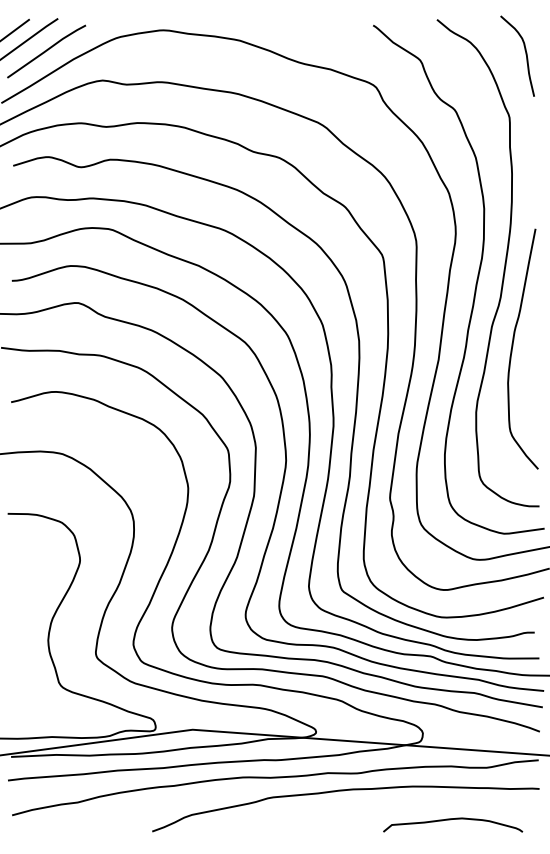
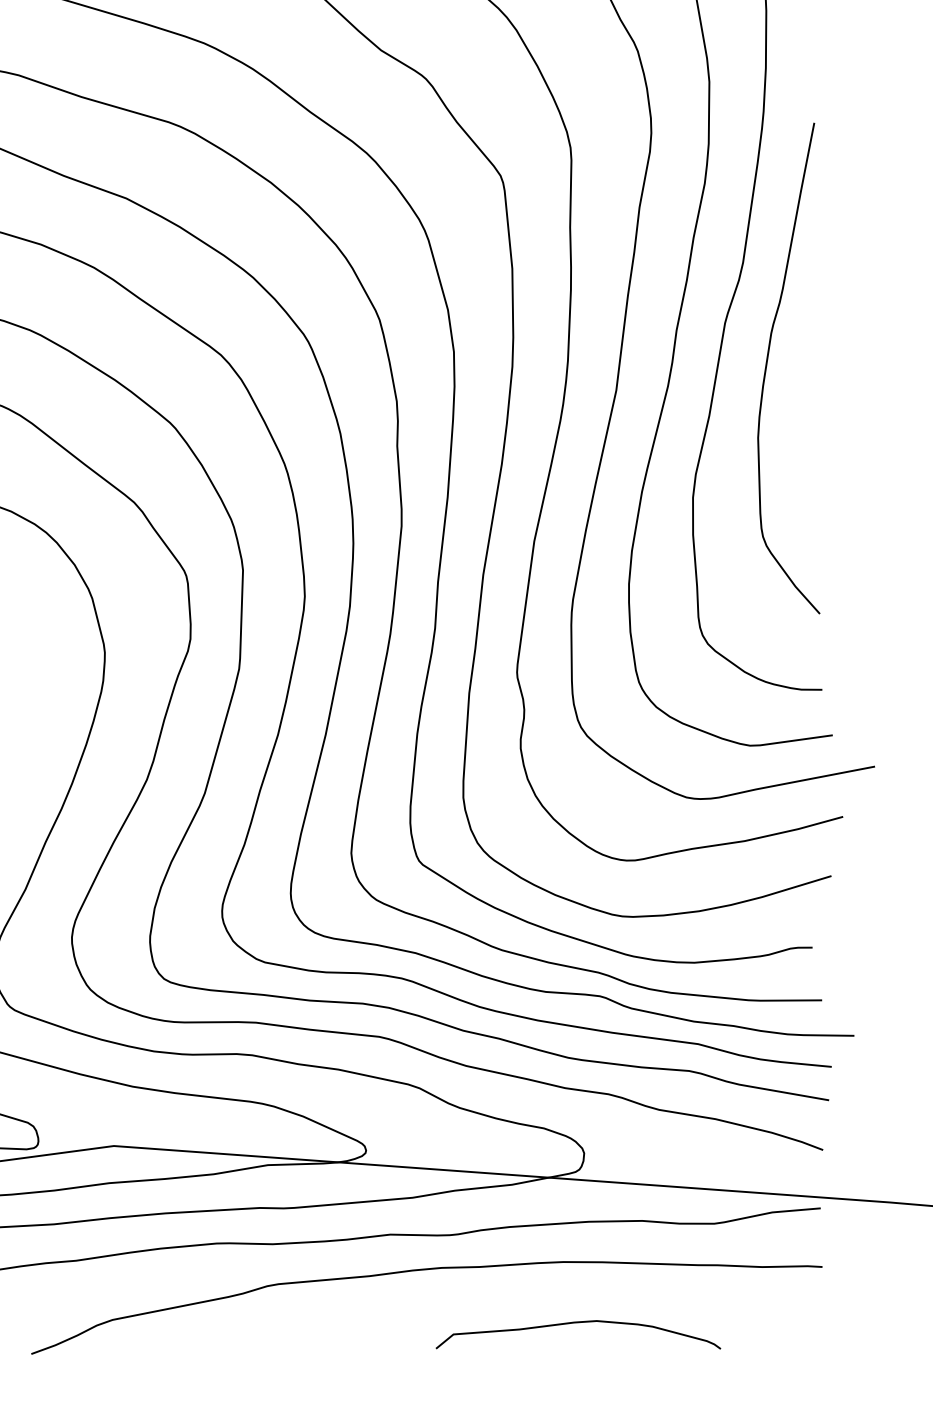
curve: (453, 819) -> (579, 1323), moved

